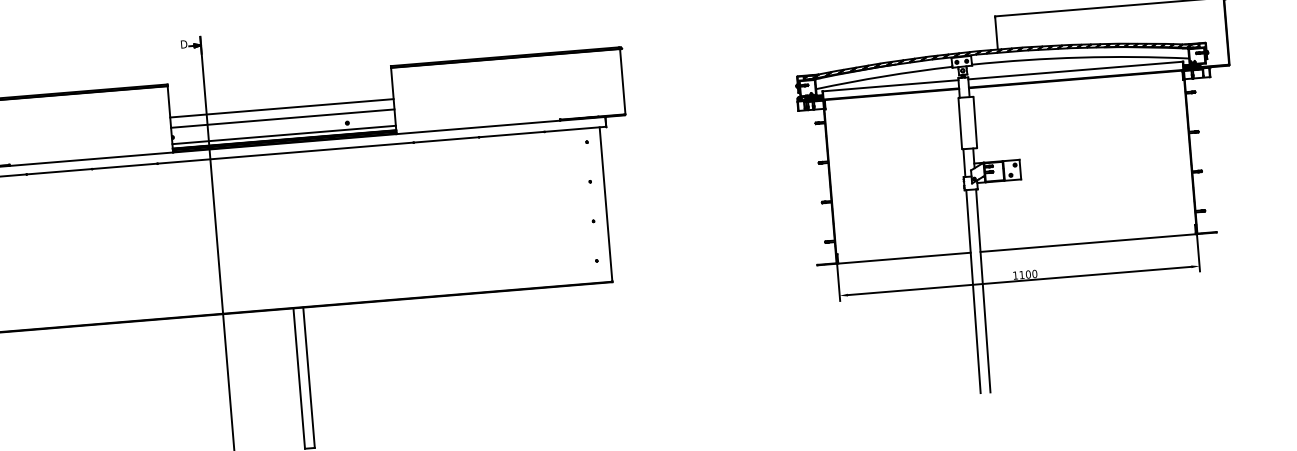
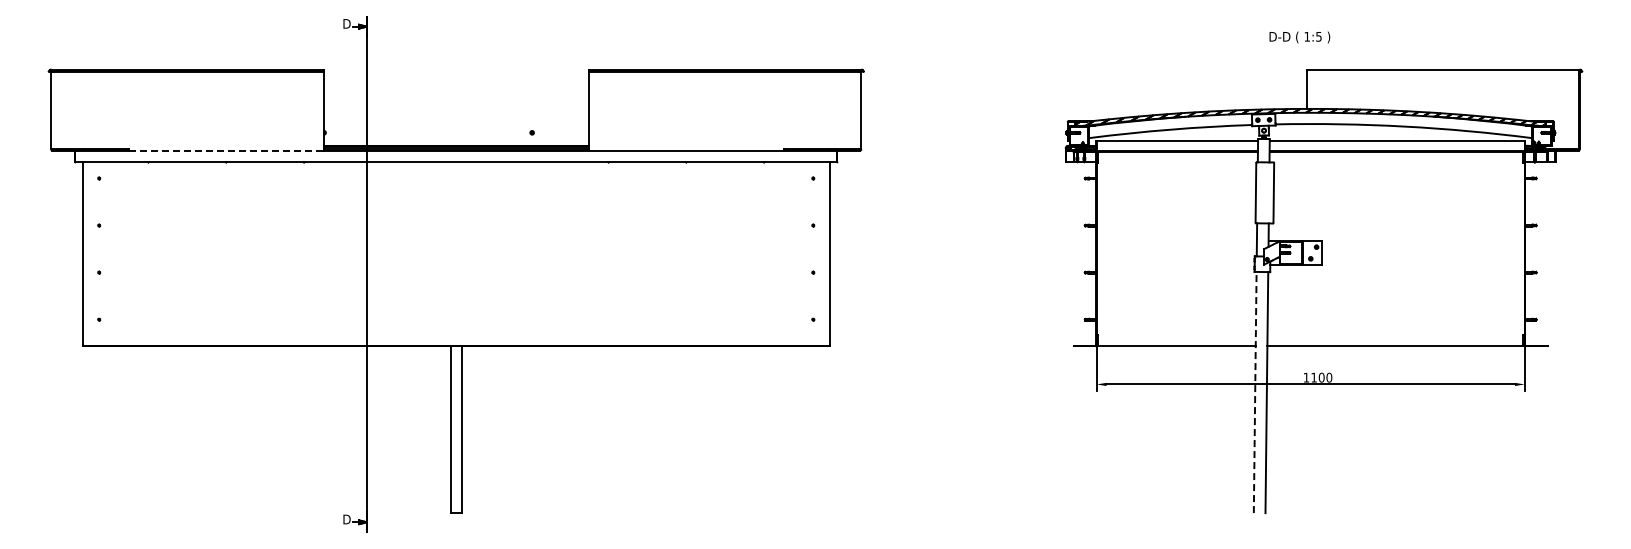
line: (282, 107) -> (456, 108), removed
line: (282, 118) -> (456, 121), removed
line: (284, 134) -> (456, 140), removed
line: (91, 159) -> (226, 150), solid -> dashed
line: (973, 291) -> (1255, 392), solid -> dashed

